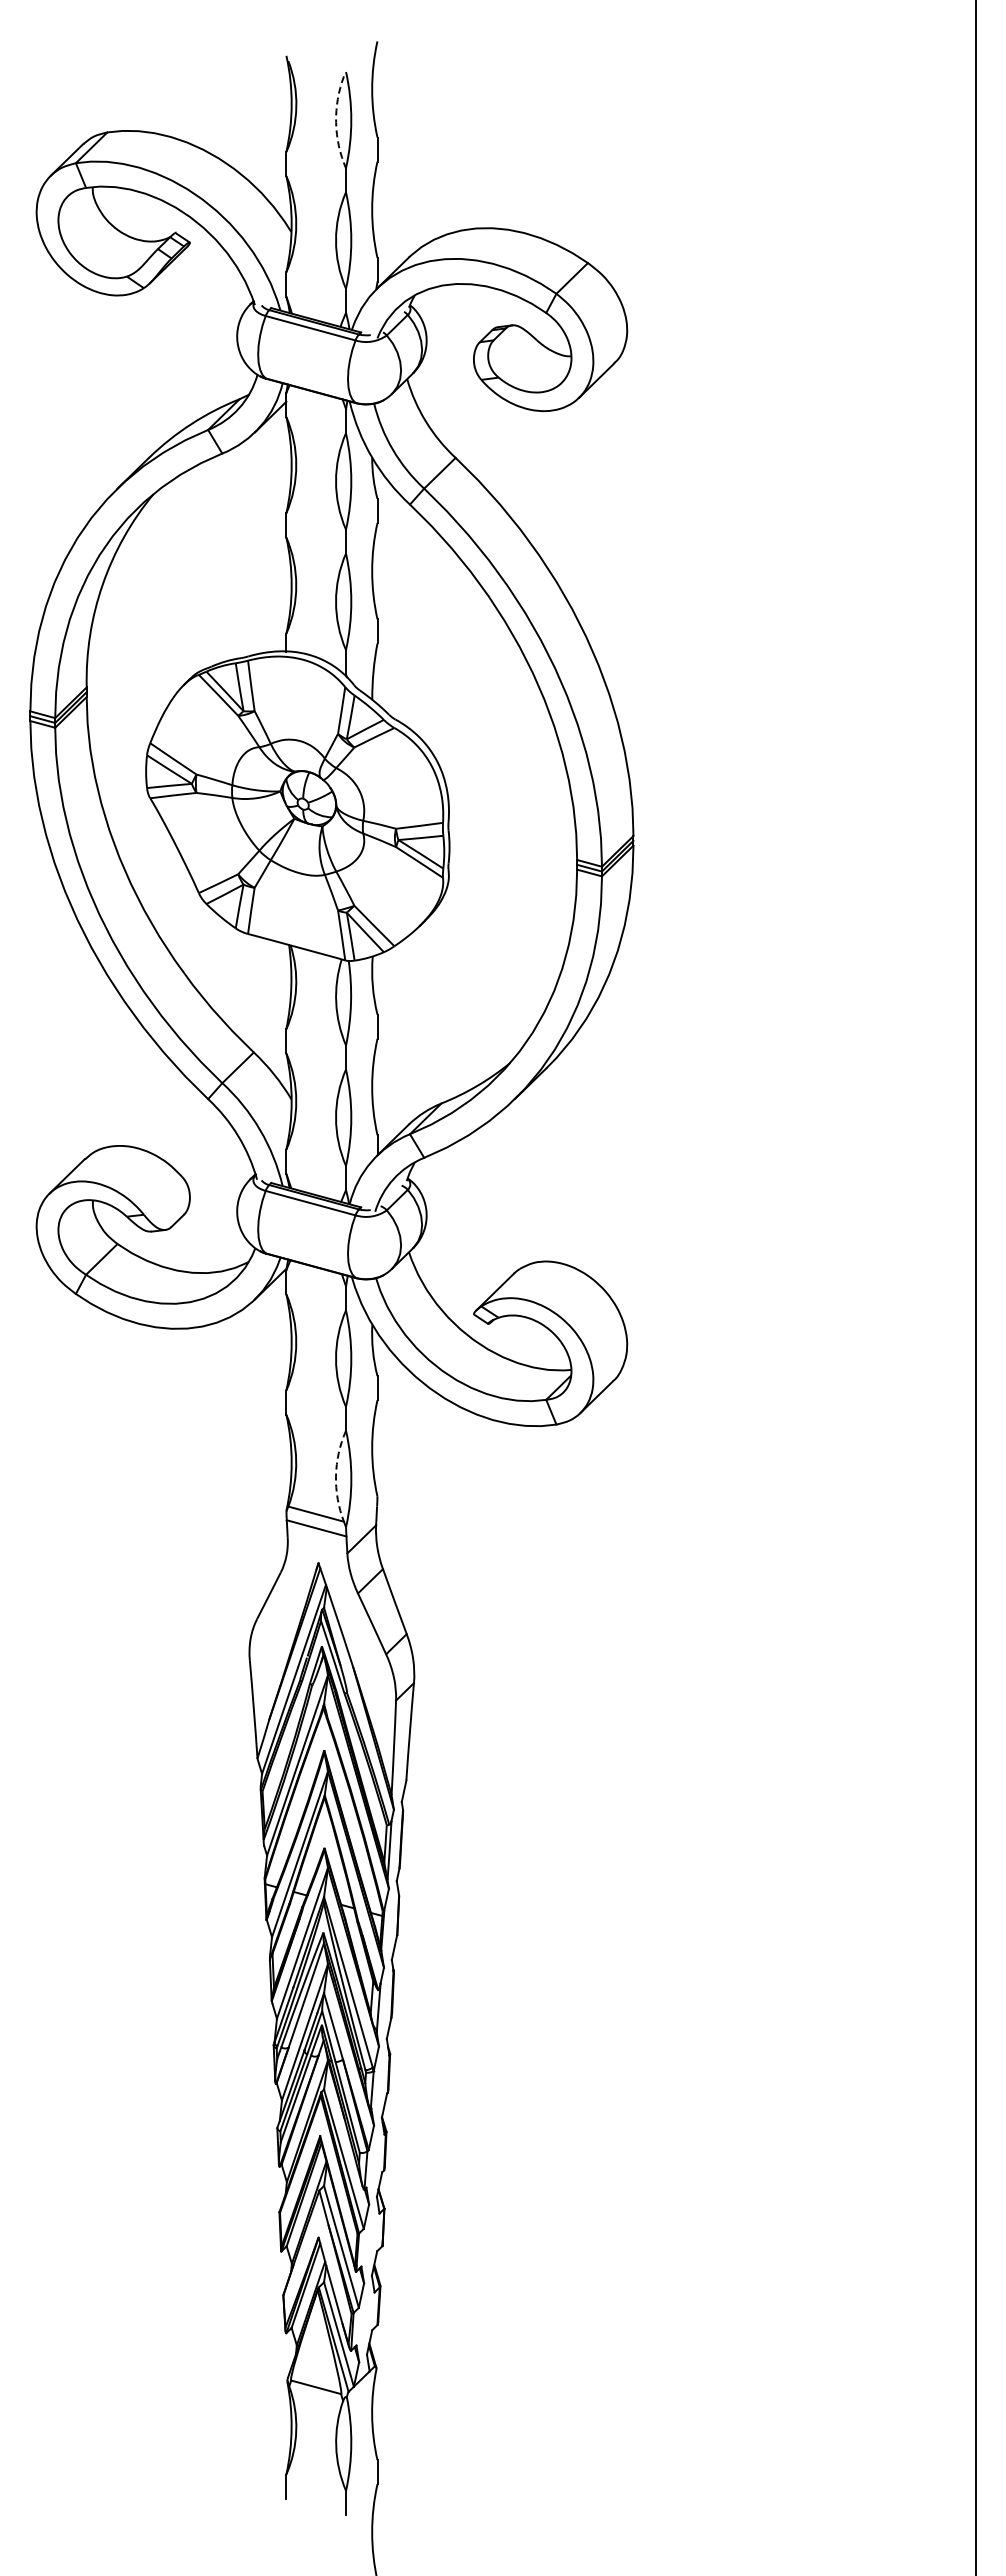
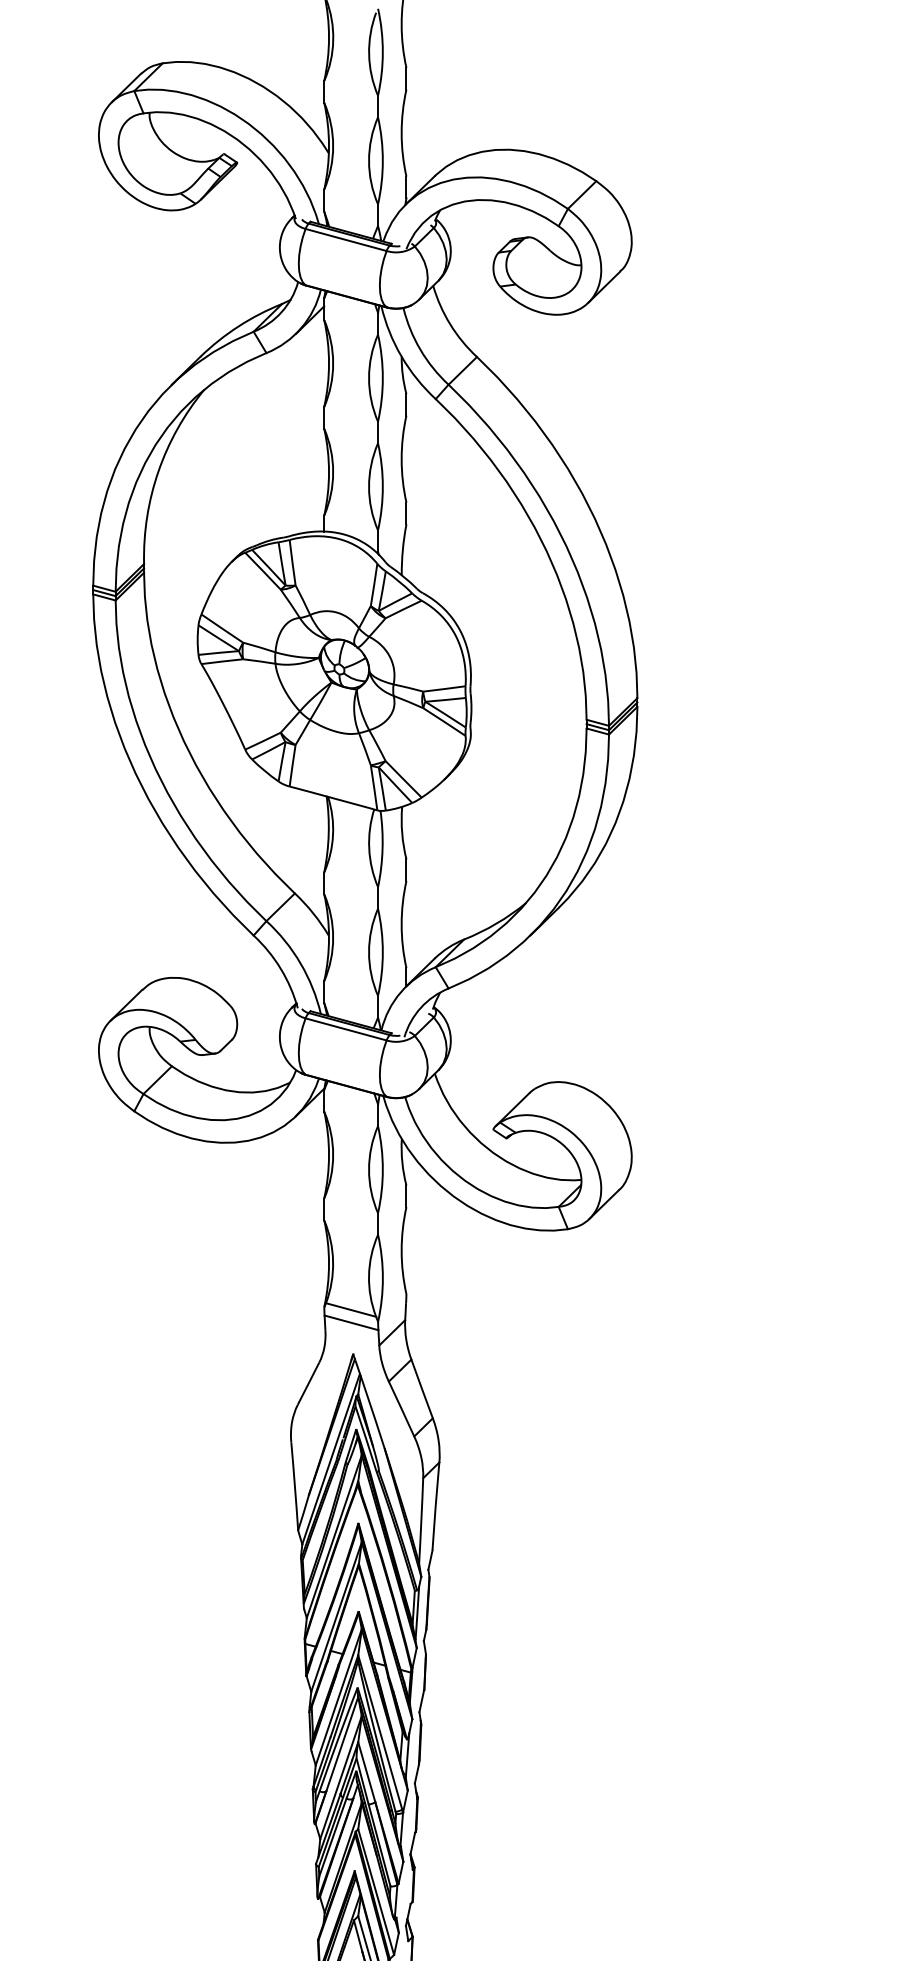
arc: (336, 122) -> (369, 54), dashed -> solid
arc: (336, 1476) -> (369, 1276), dashed -> solid

